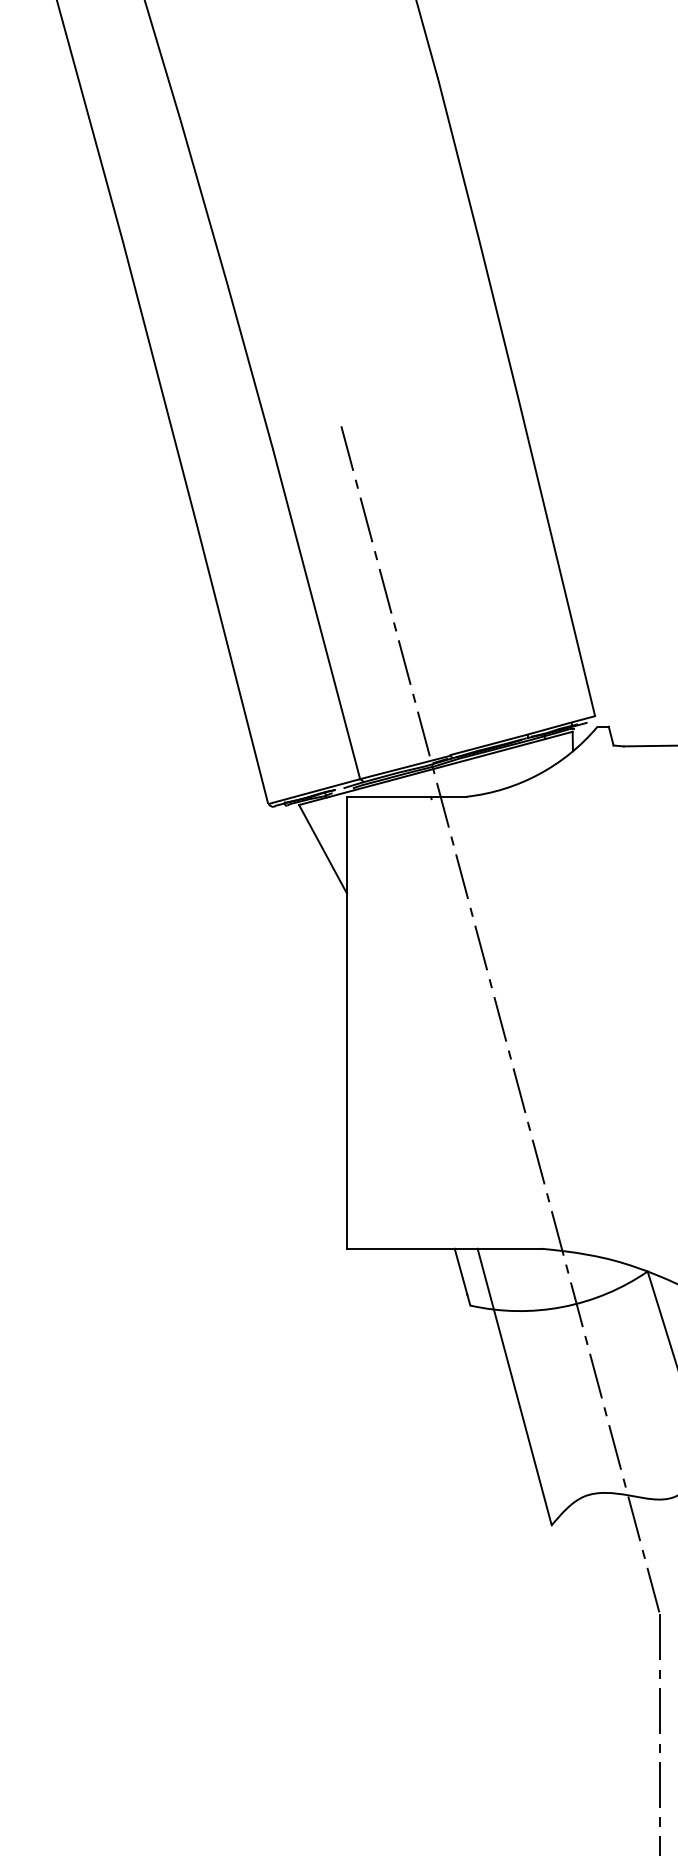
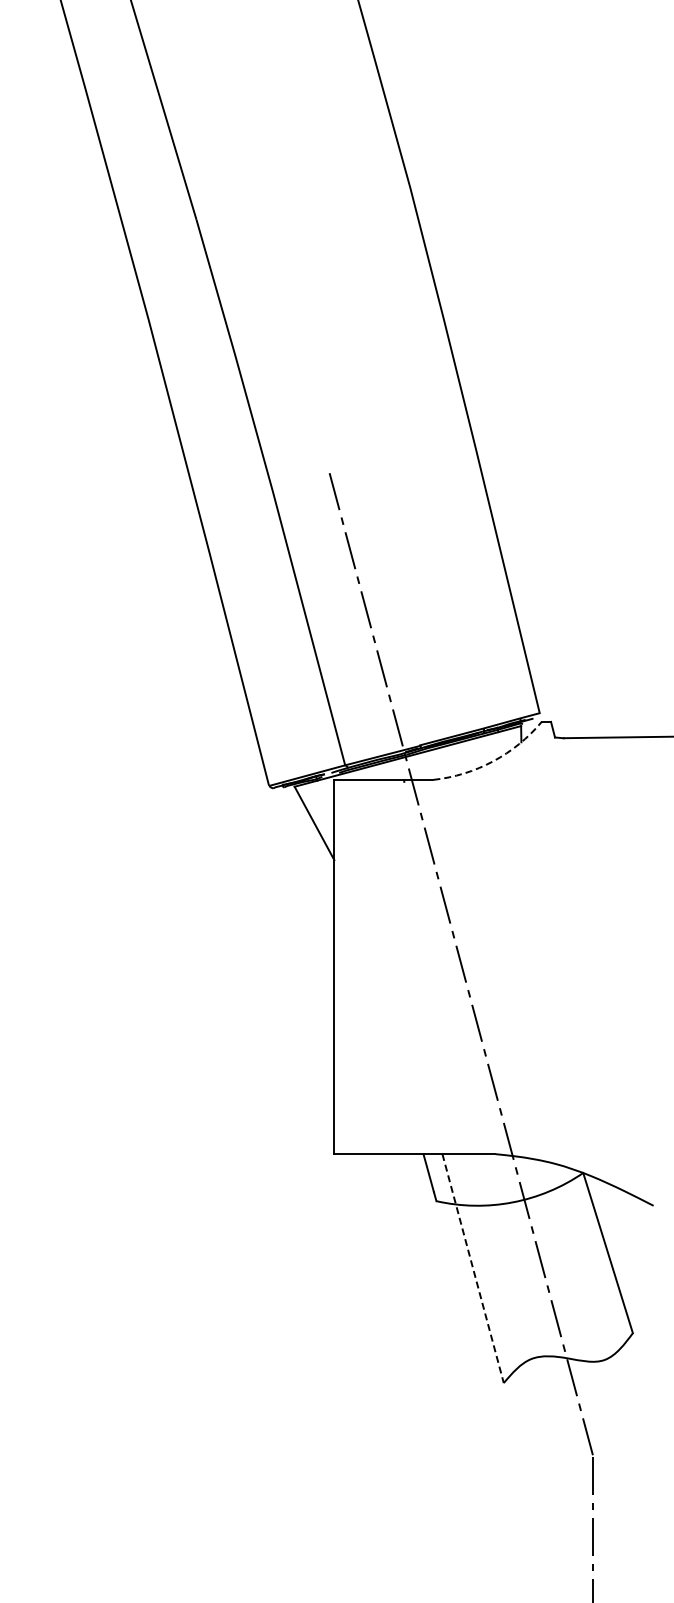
arc: (539, 774) -> (493, 761), solid -> dashed
line: (515, 1386) -> (473, 1268), solid -> dashed

